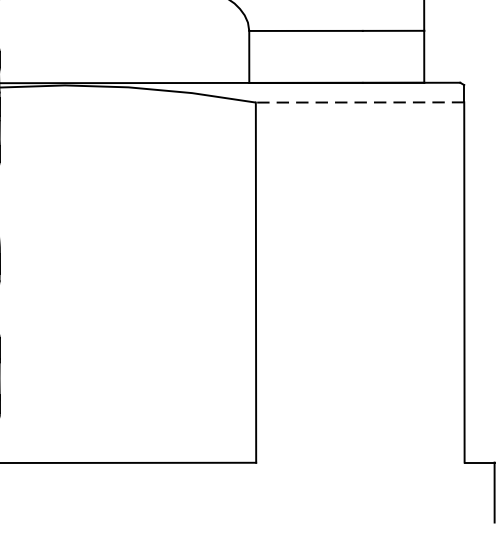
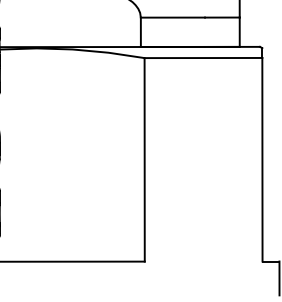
line: (360, 103) -> (203, 58), dashed -> solid

